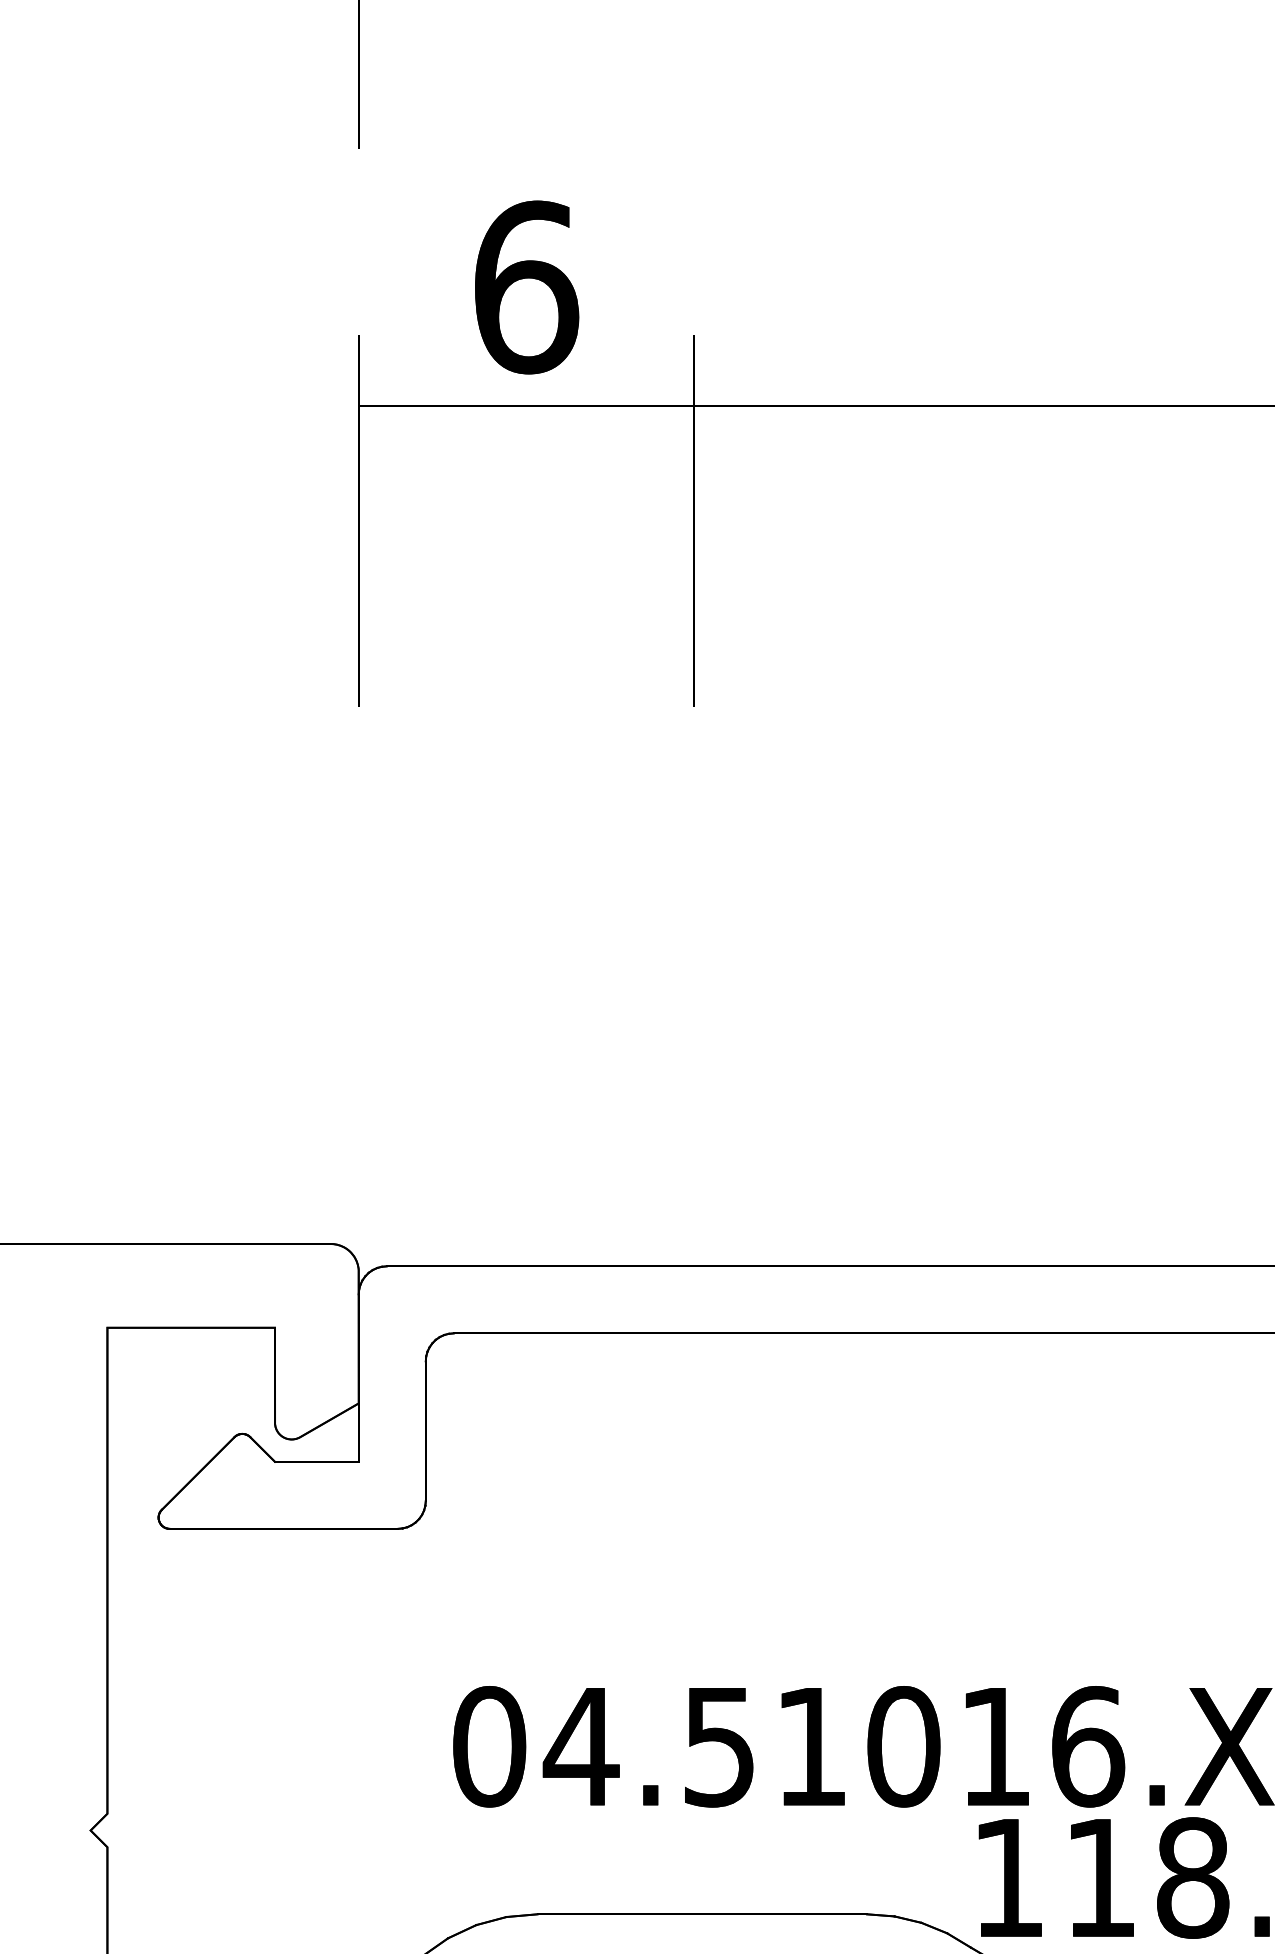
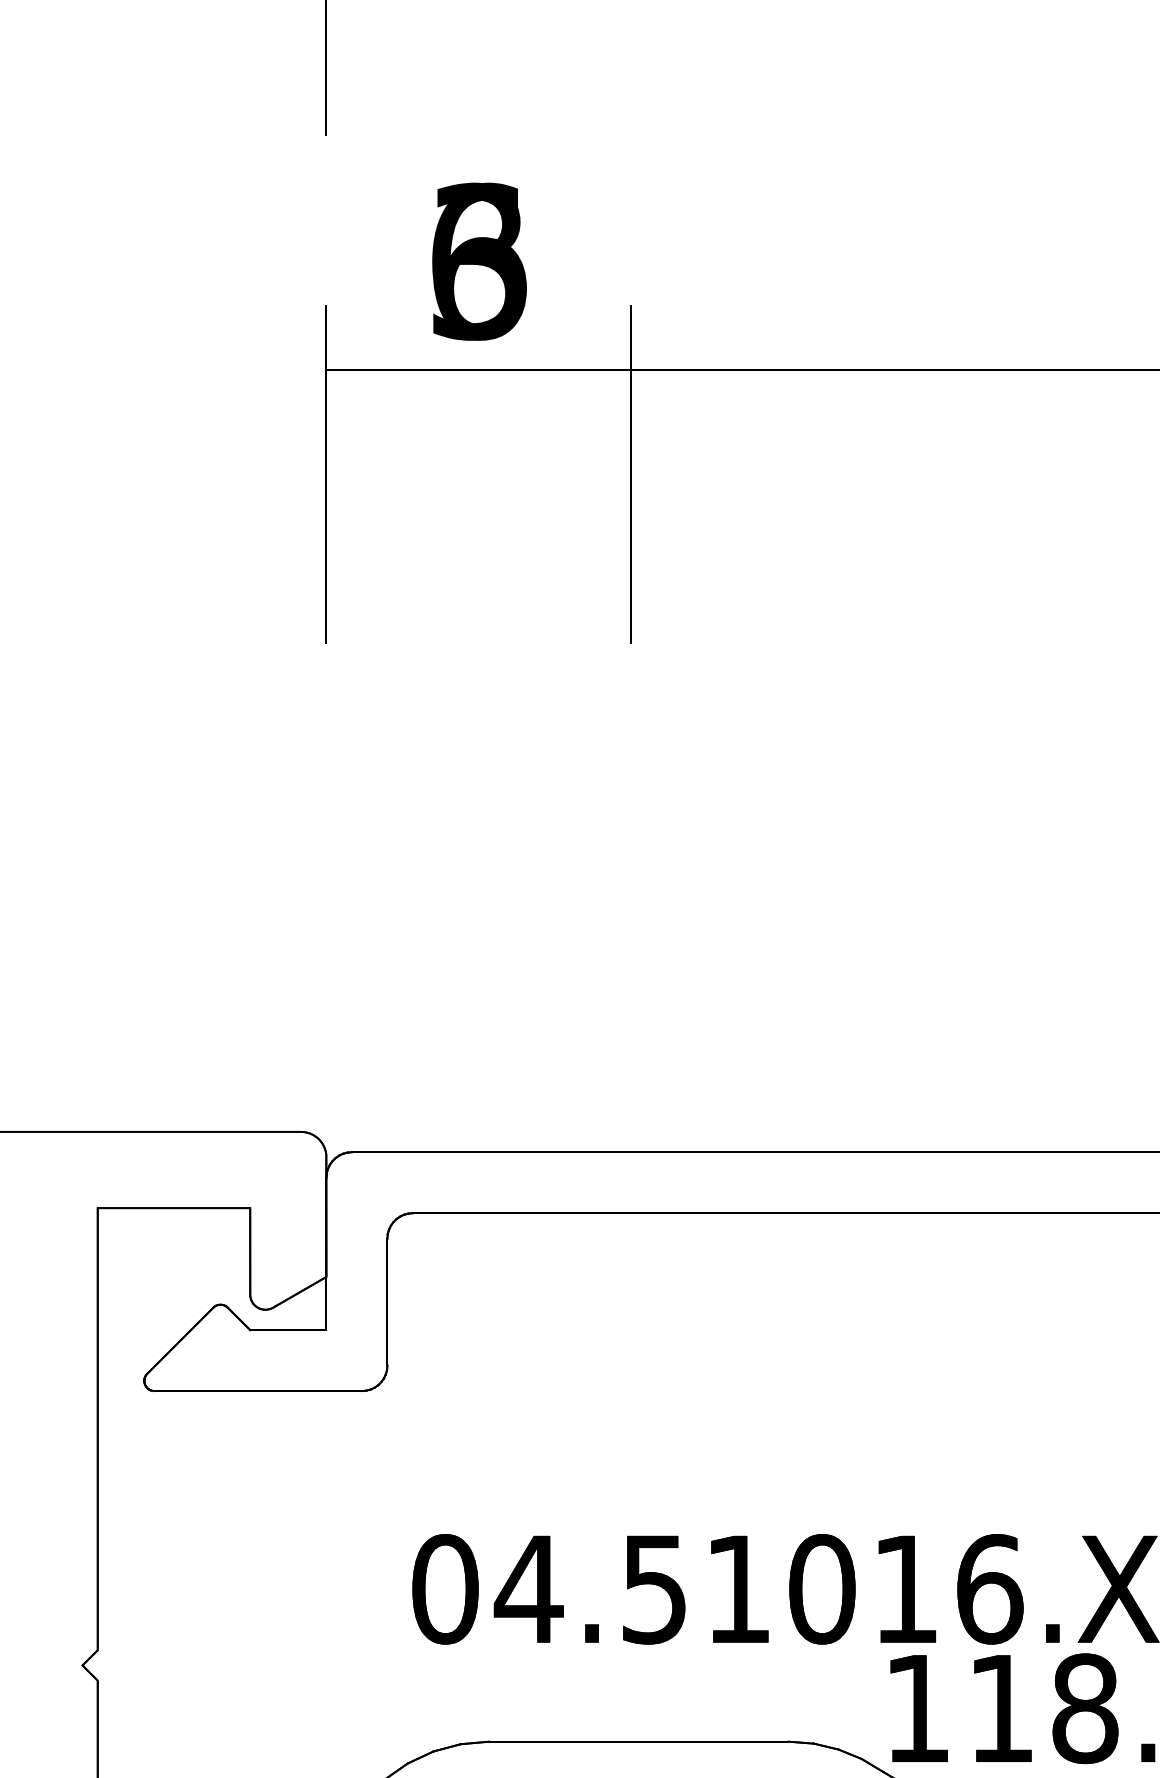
text: (527, 287) -> (479, 261), 6 -> 3

